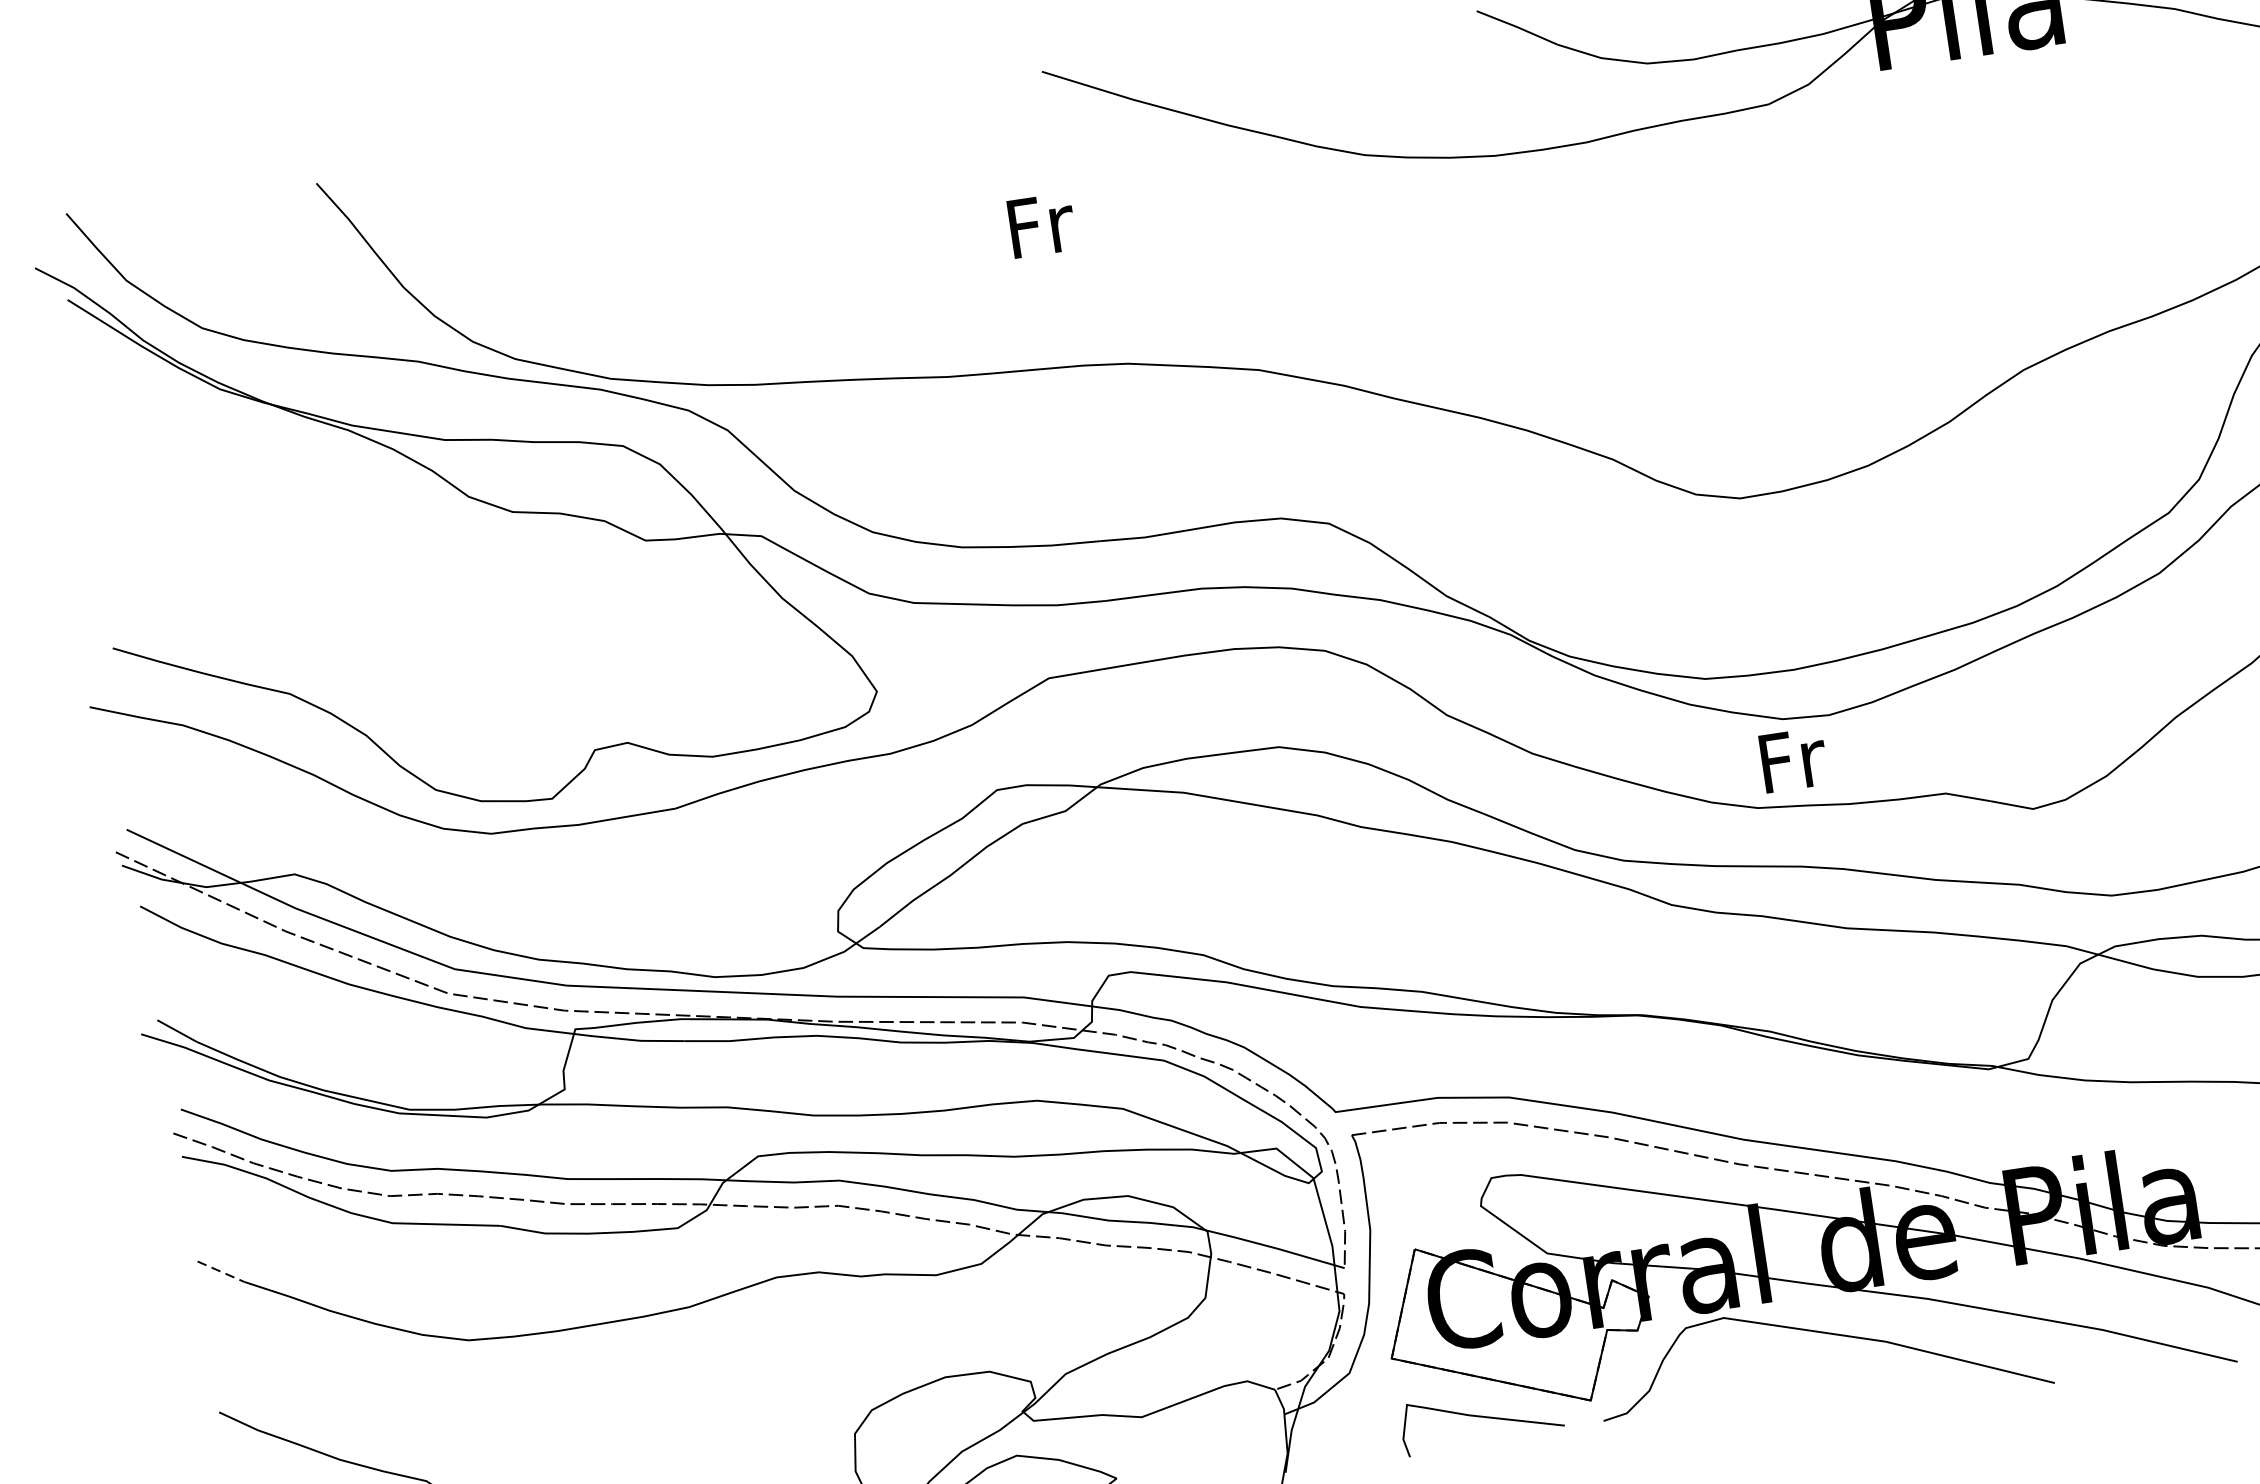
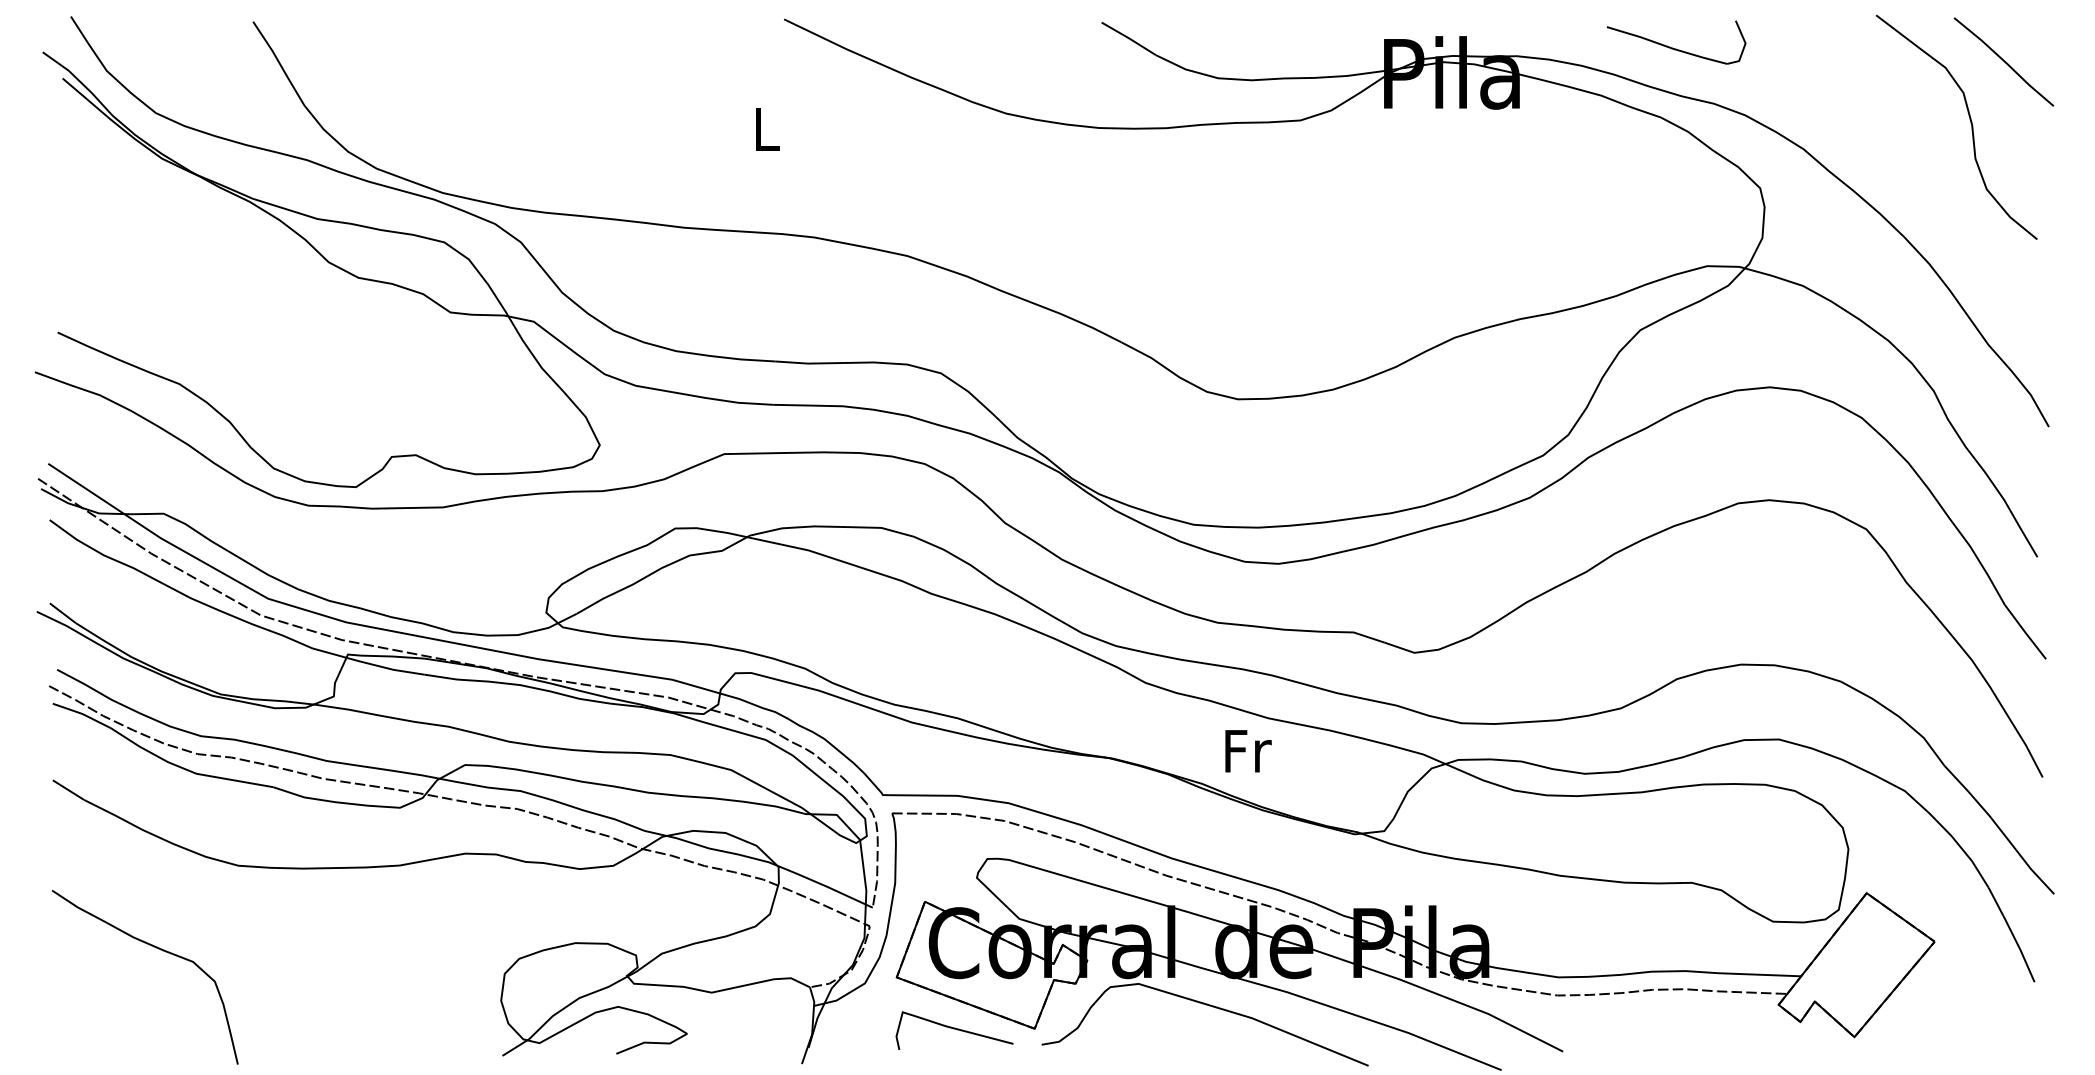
text: (1041, 225) -> (767, 129), Fr -> L
text: (1793, 760) -> (1248, 751), moved
line: (221, 1272) -> (68, 790), dashed -> solid

